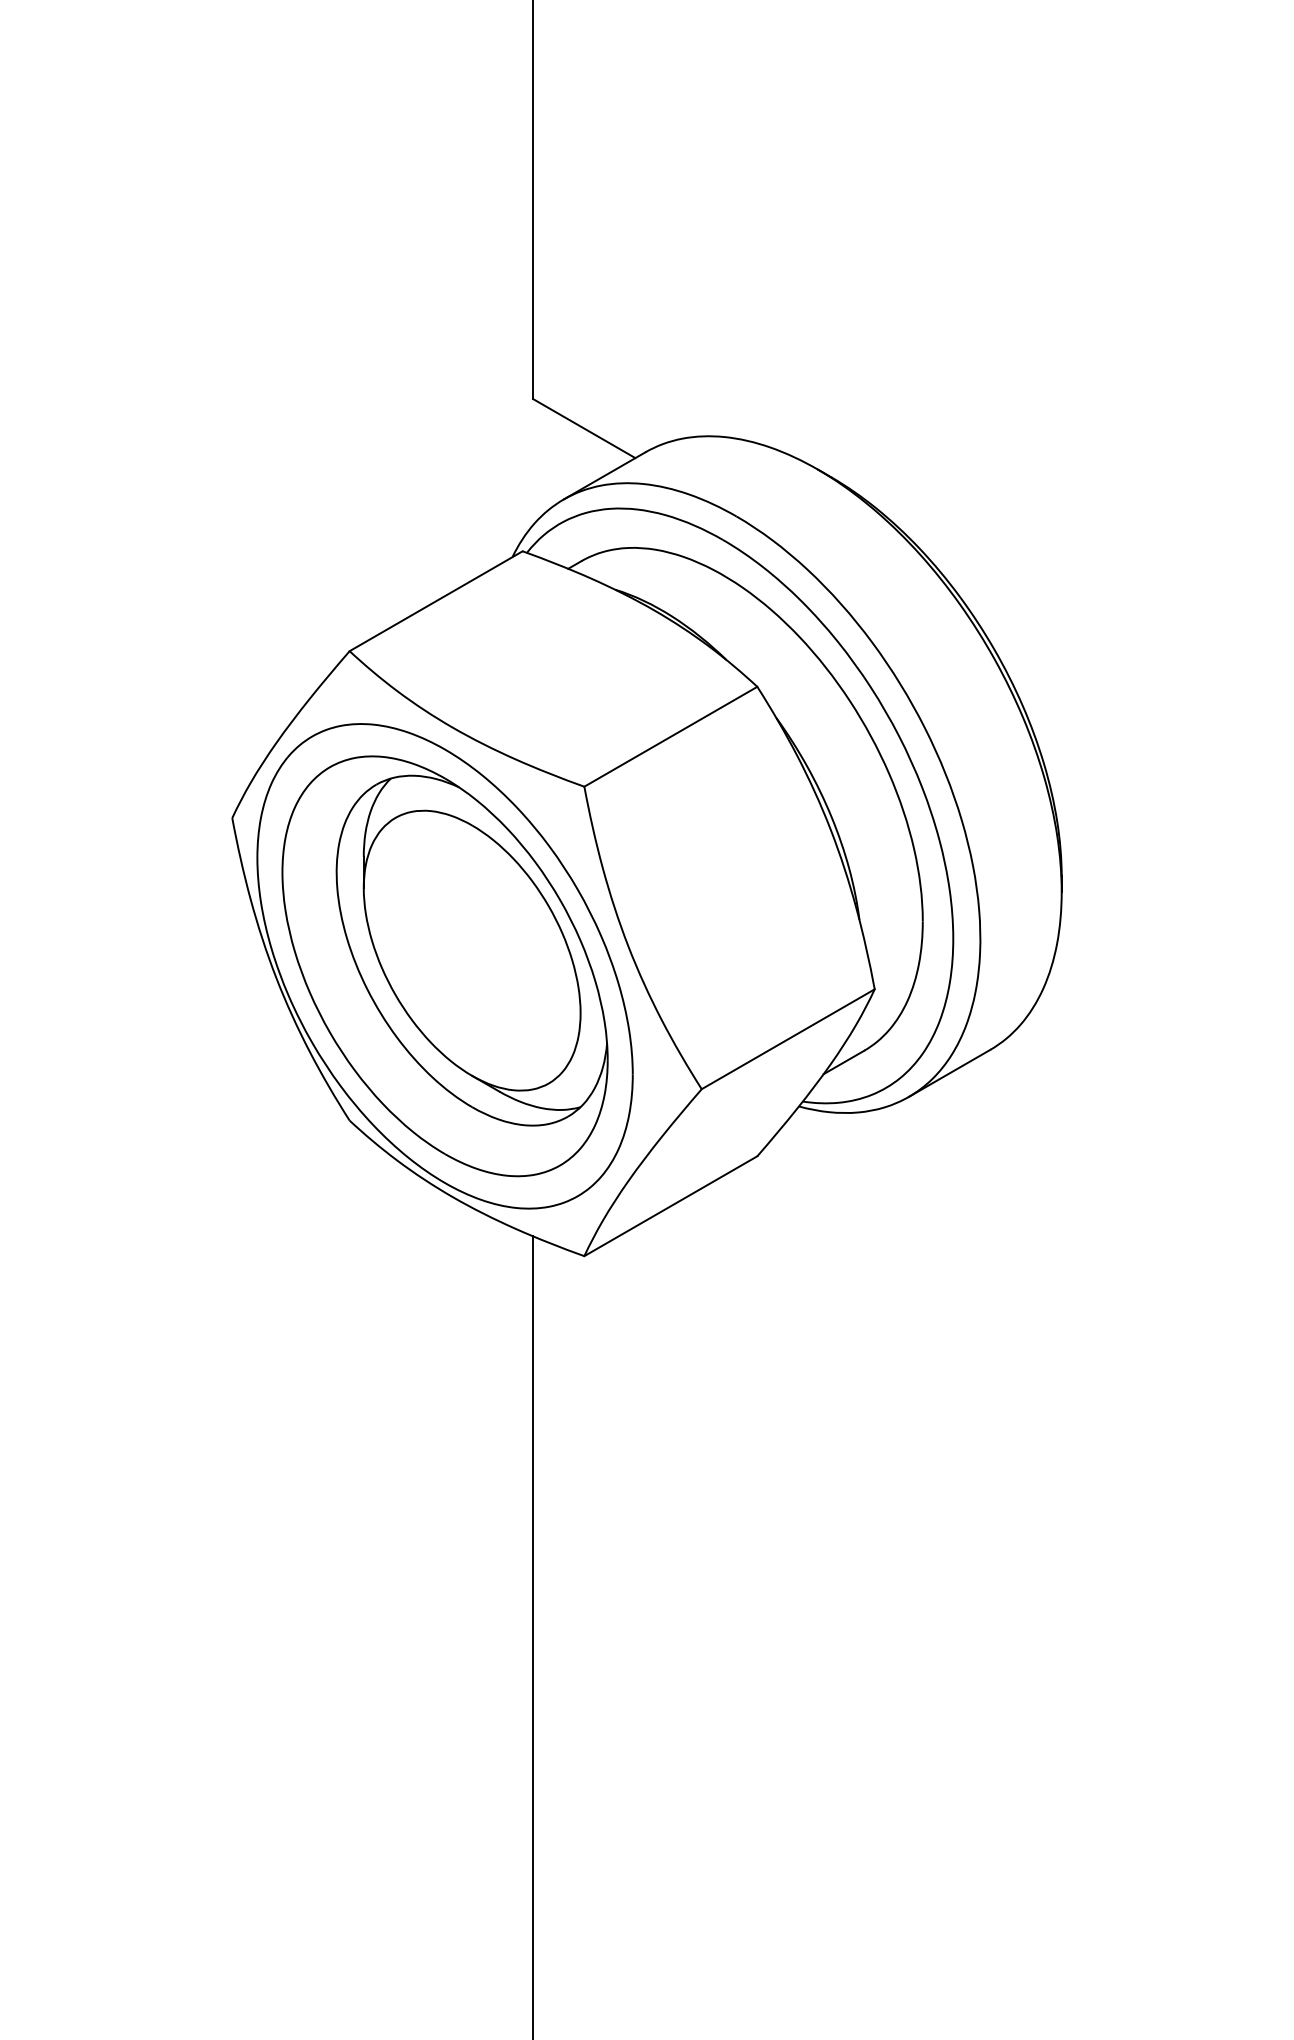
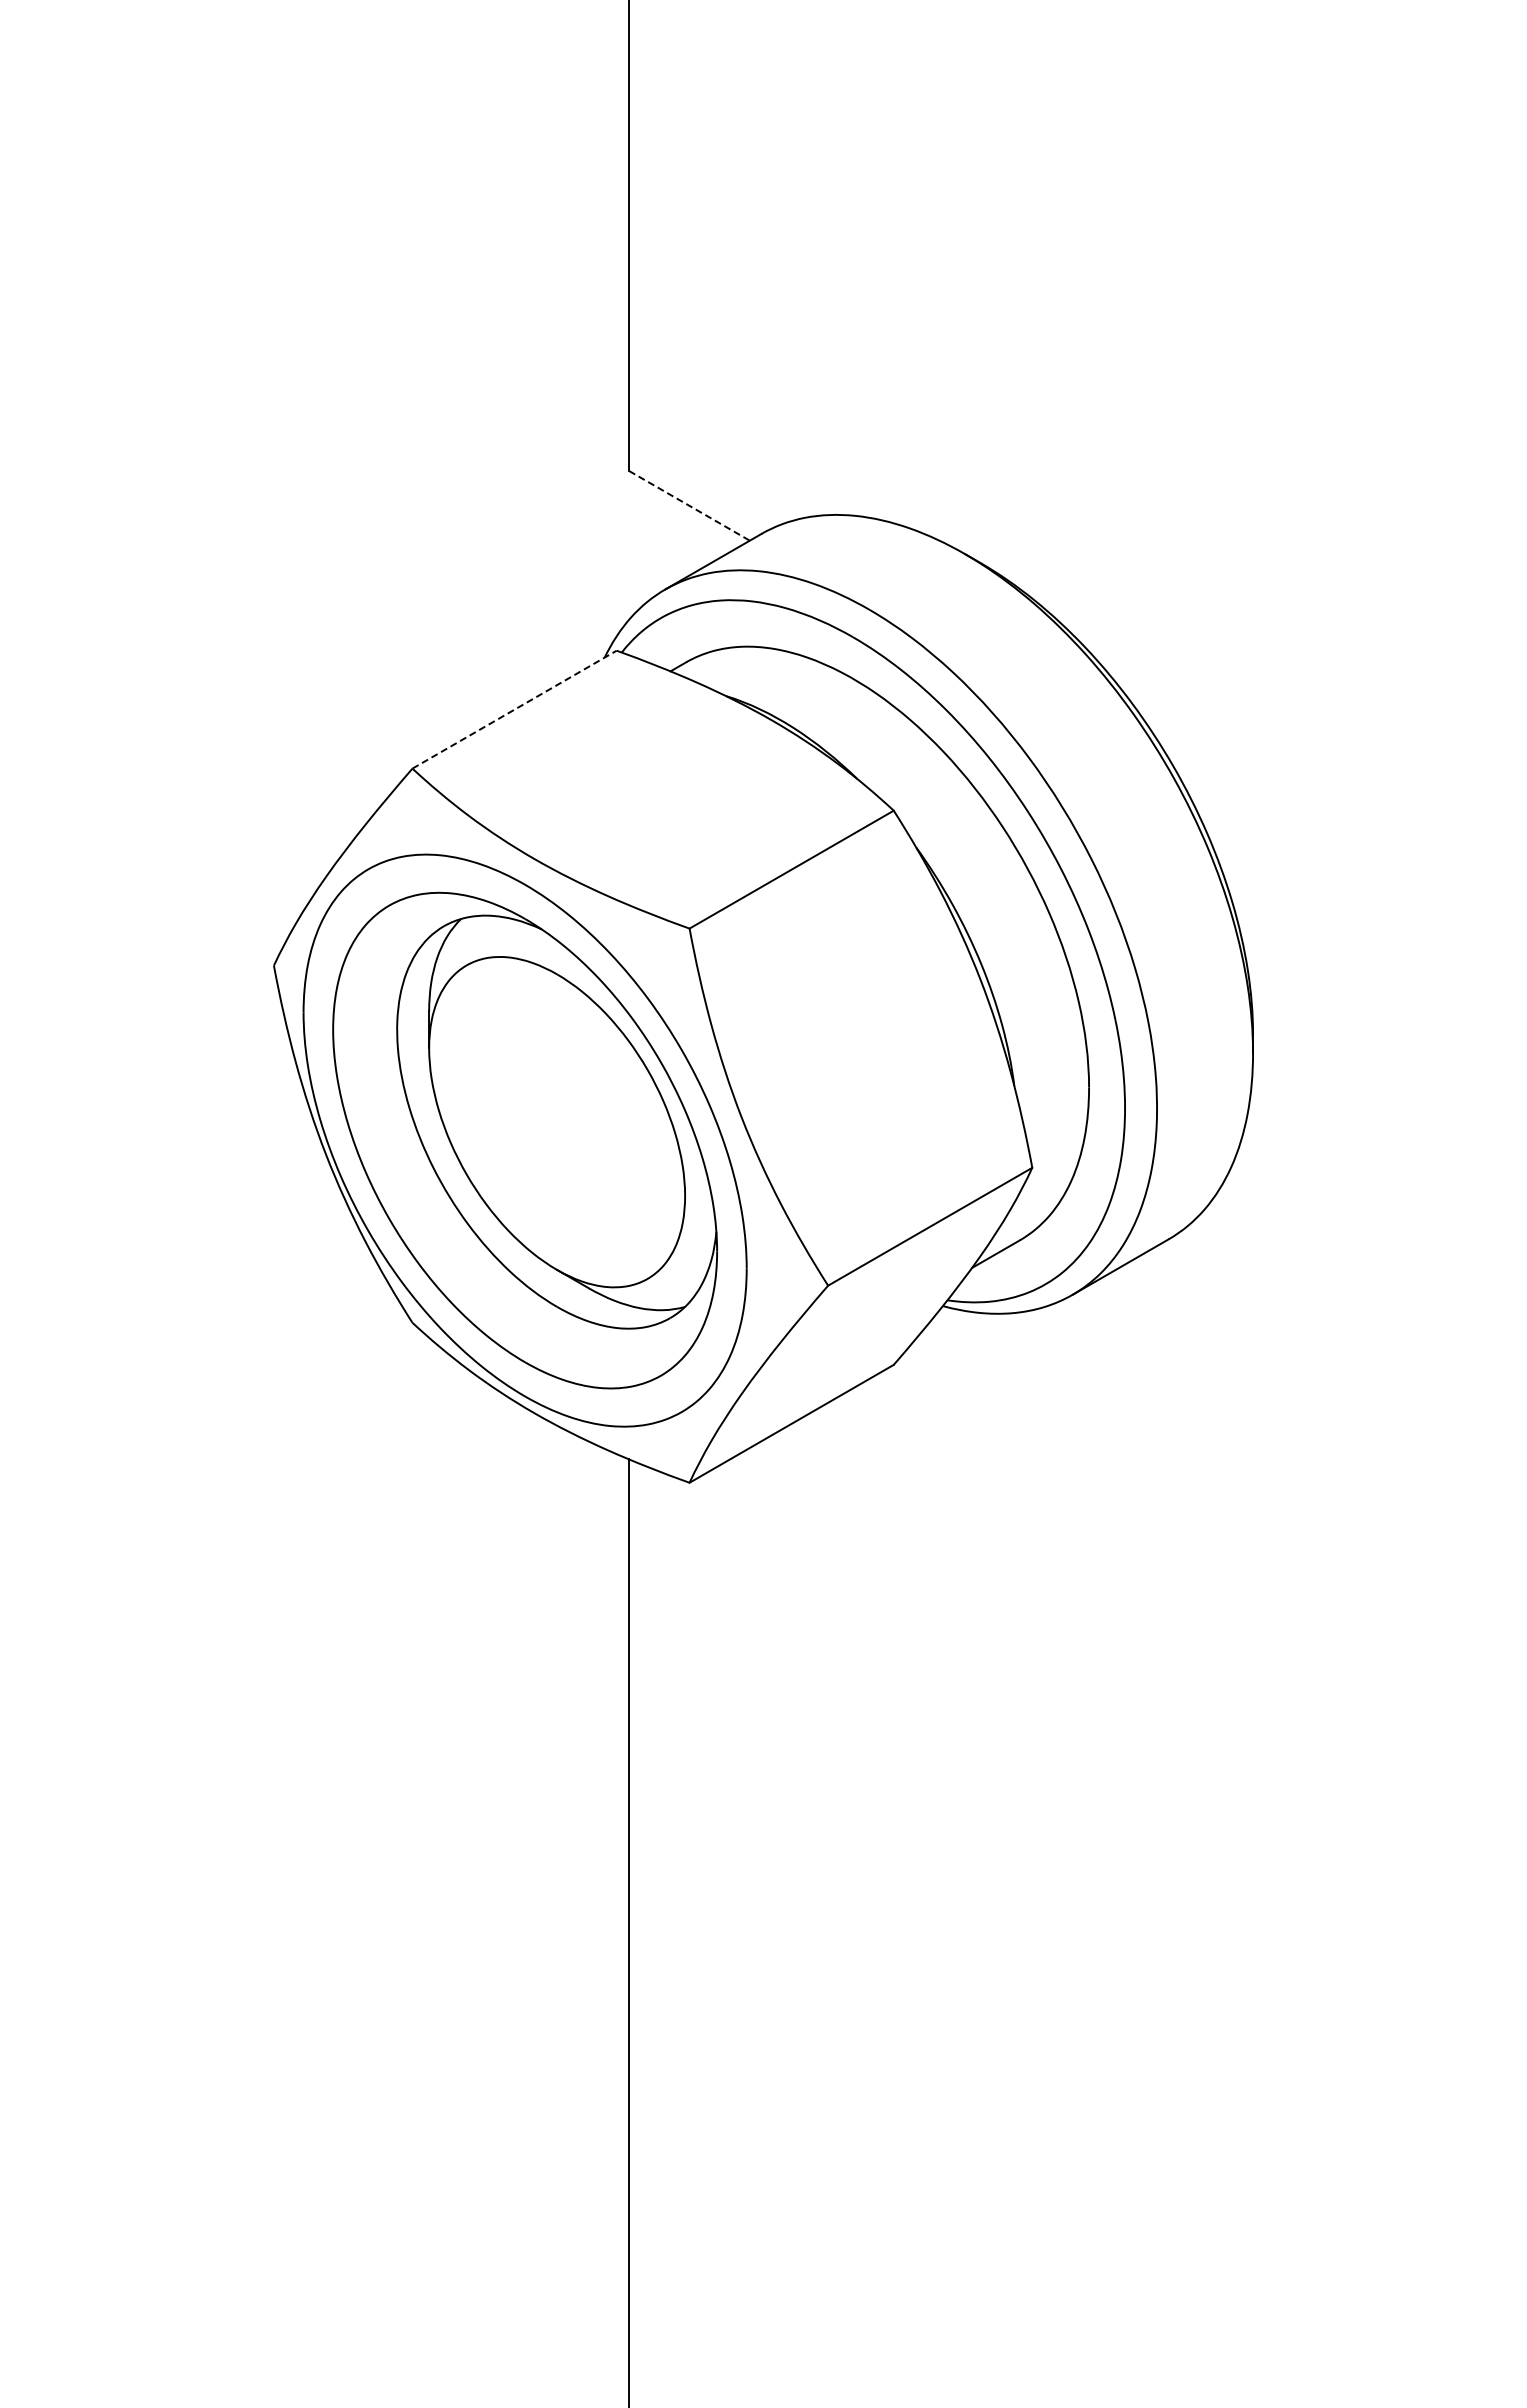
line: (584, 428) -> (689, 505), solid -> dashed
line: (436, 601) -> (514, 709), solid -> dashed

